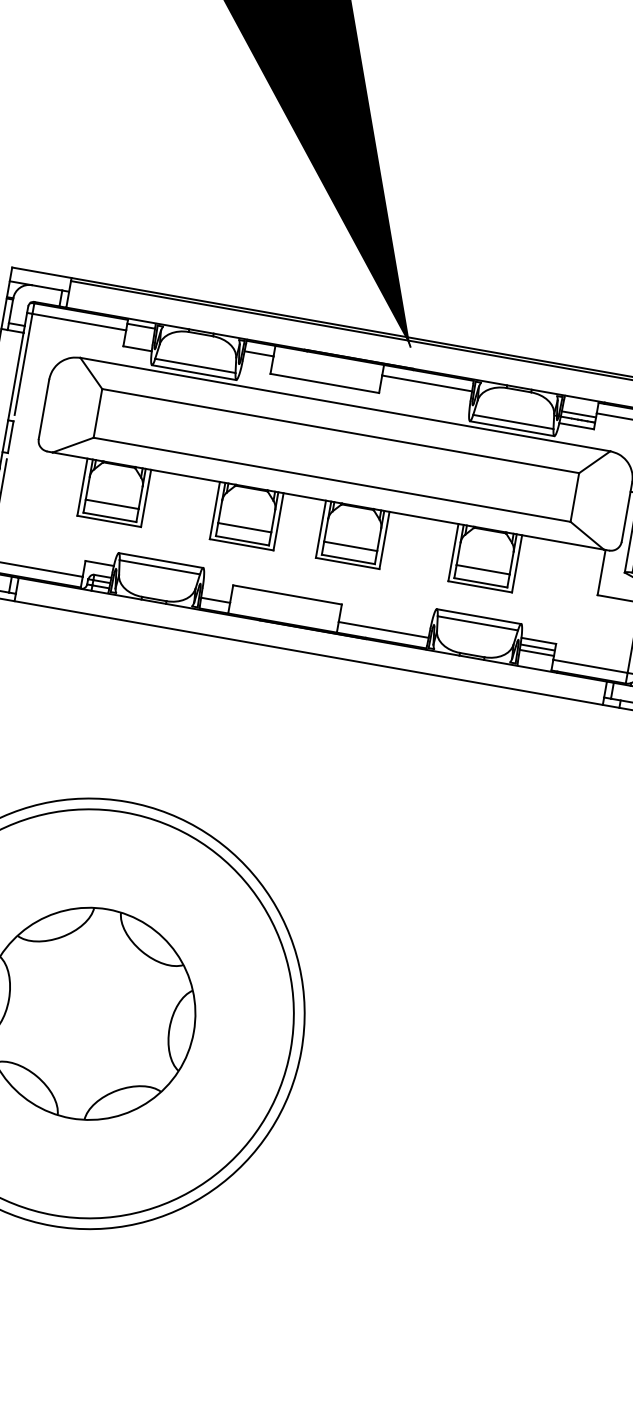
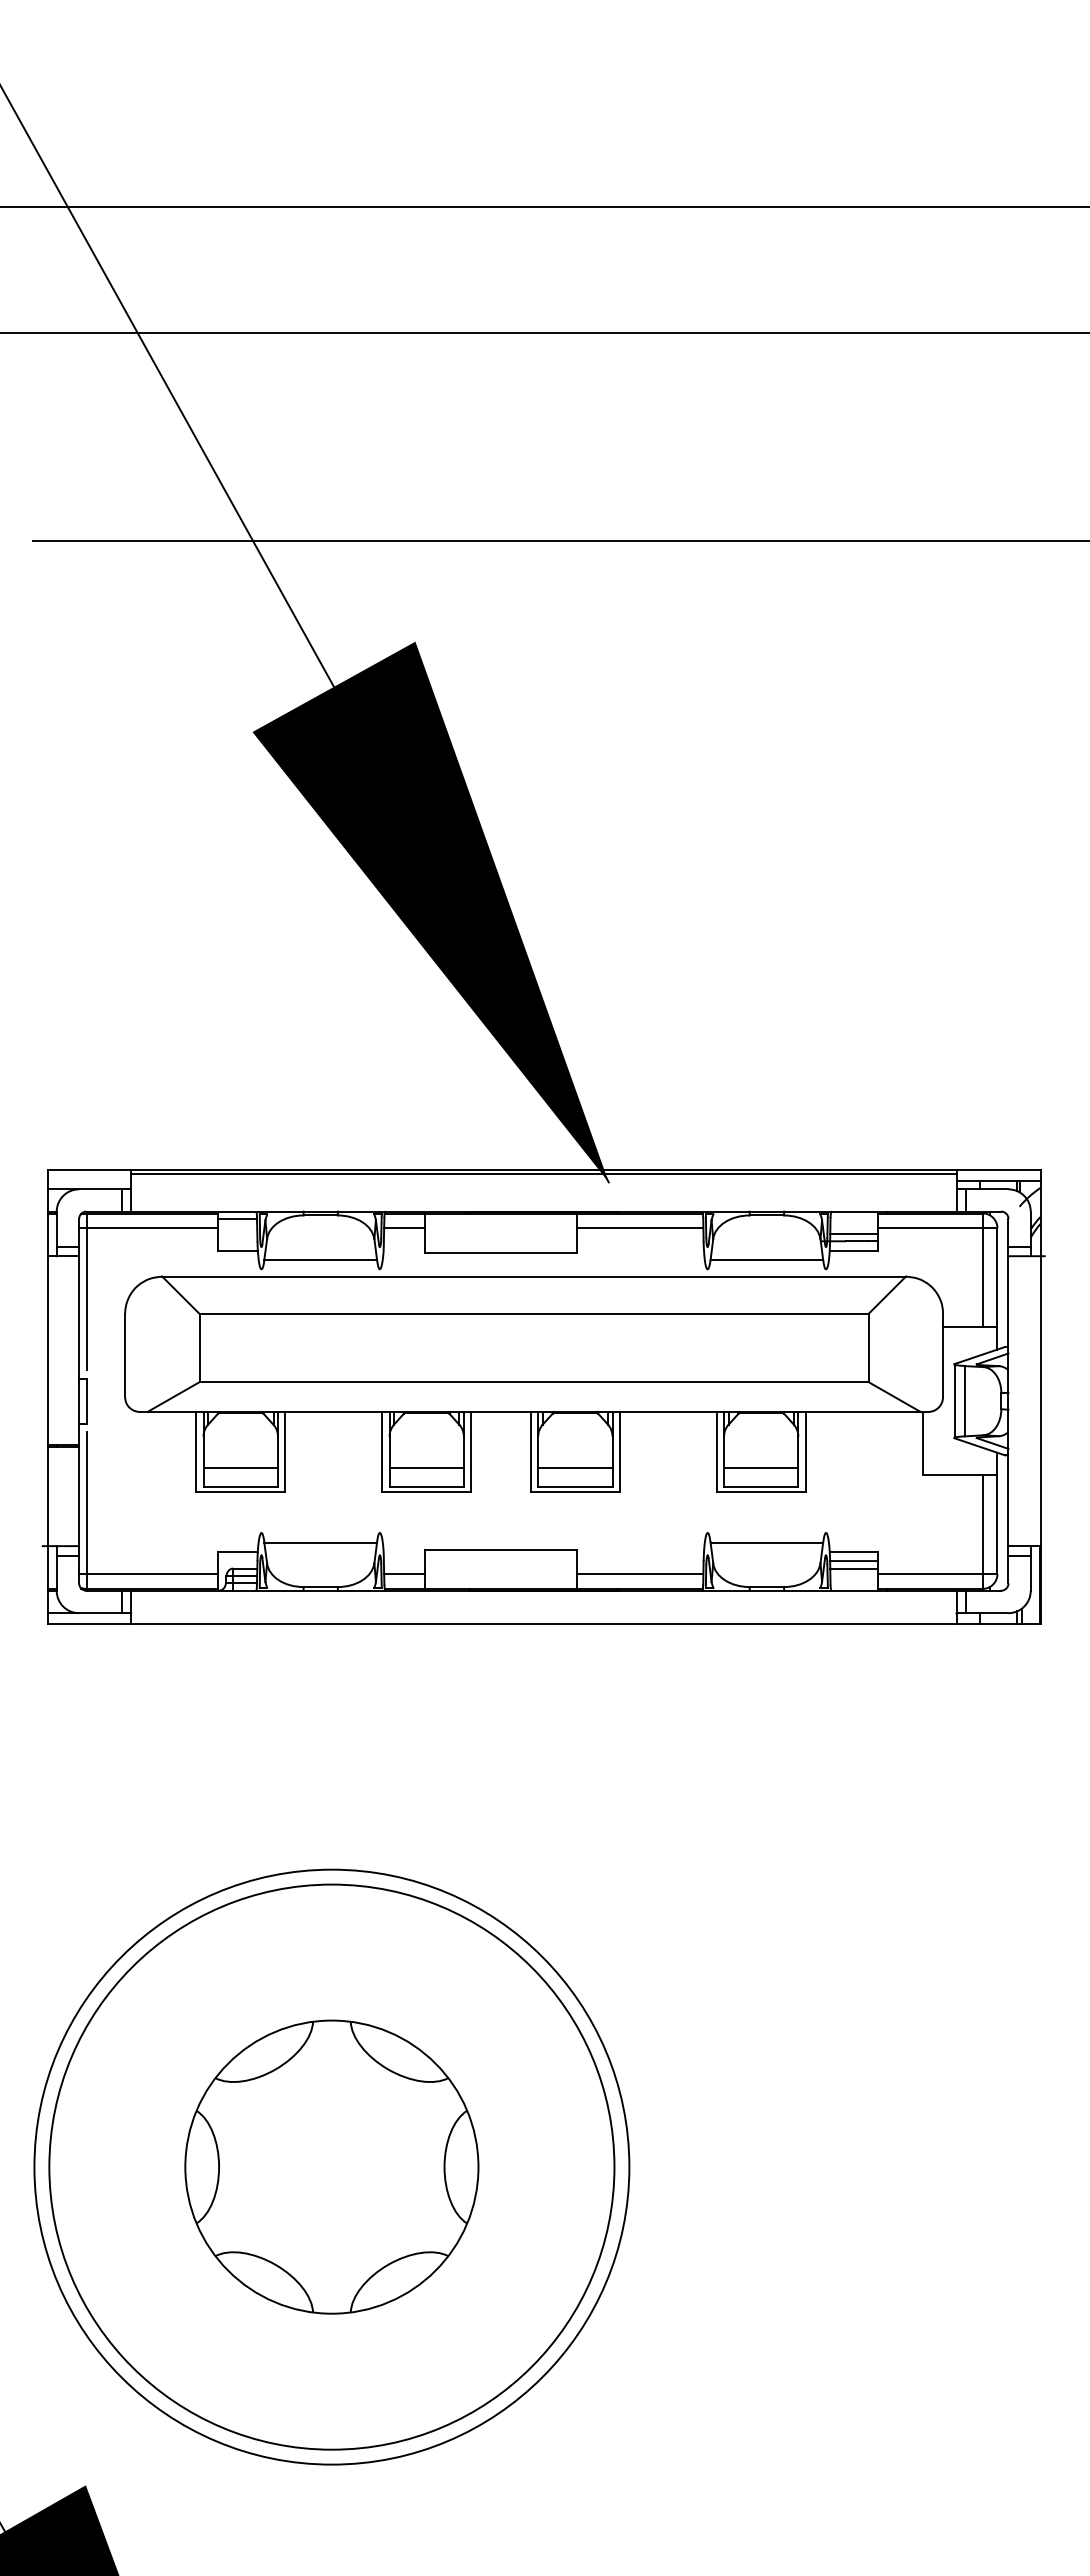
line: (194, 372) -> (320, 1269), removed
line: (511, 428) -> (766, 1269), removed
line: (160, 560) -> (320, 1533), removed
line: (478, 616) -> (766, 1533), removed

